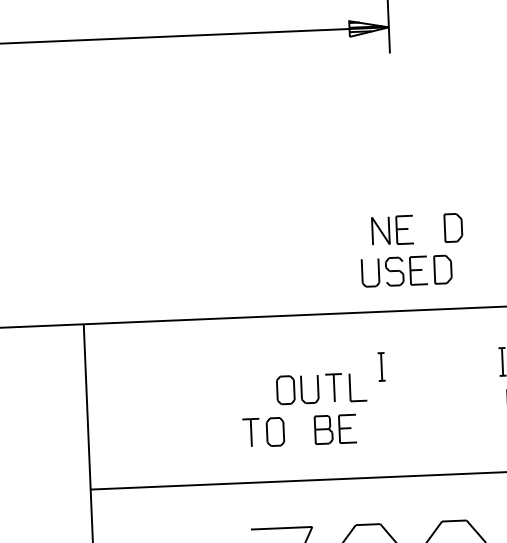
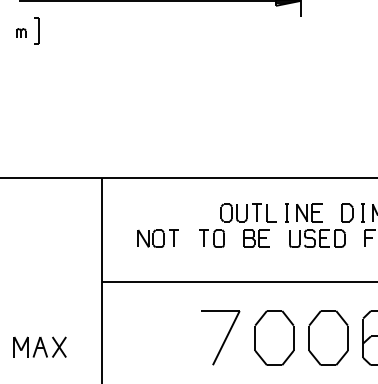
part: (412, 249) -> (321, 225), moved
part: (303, 409) -> (237, 225), moved
part: (176, 416) -> (157, 238), added

